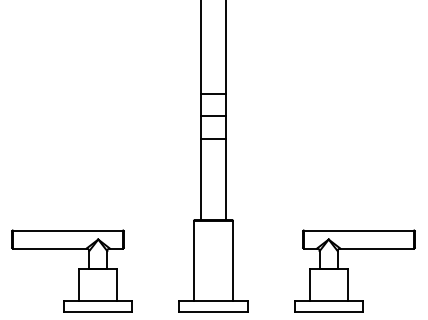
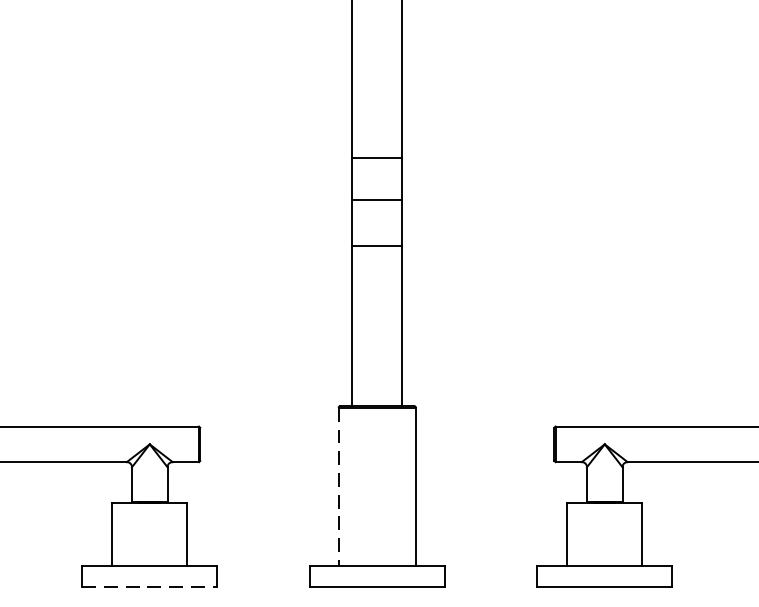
line: (193, 261) -> (337, 487), solid -> dashed
line: (98, 311) -> (150, 586), solid -> dashed

